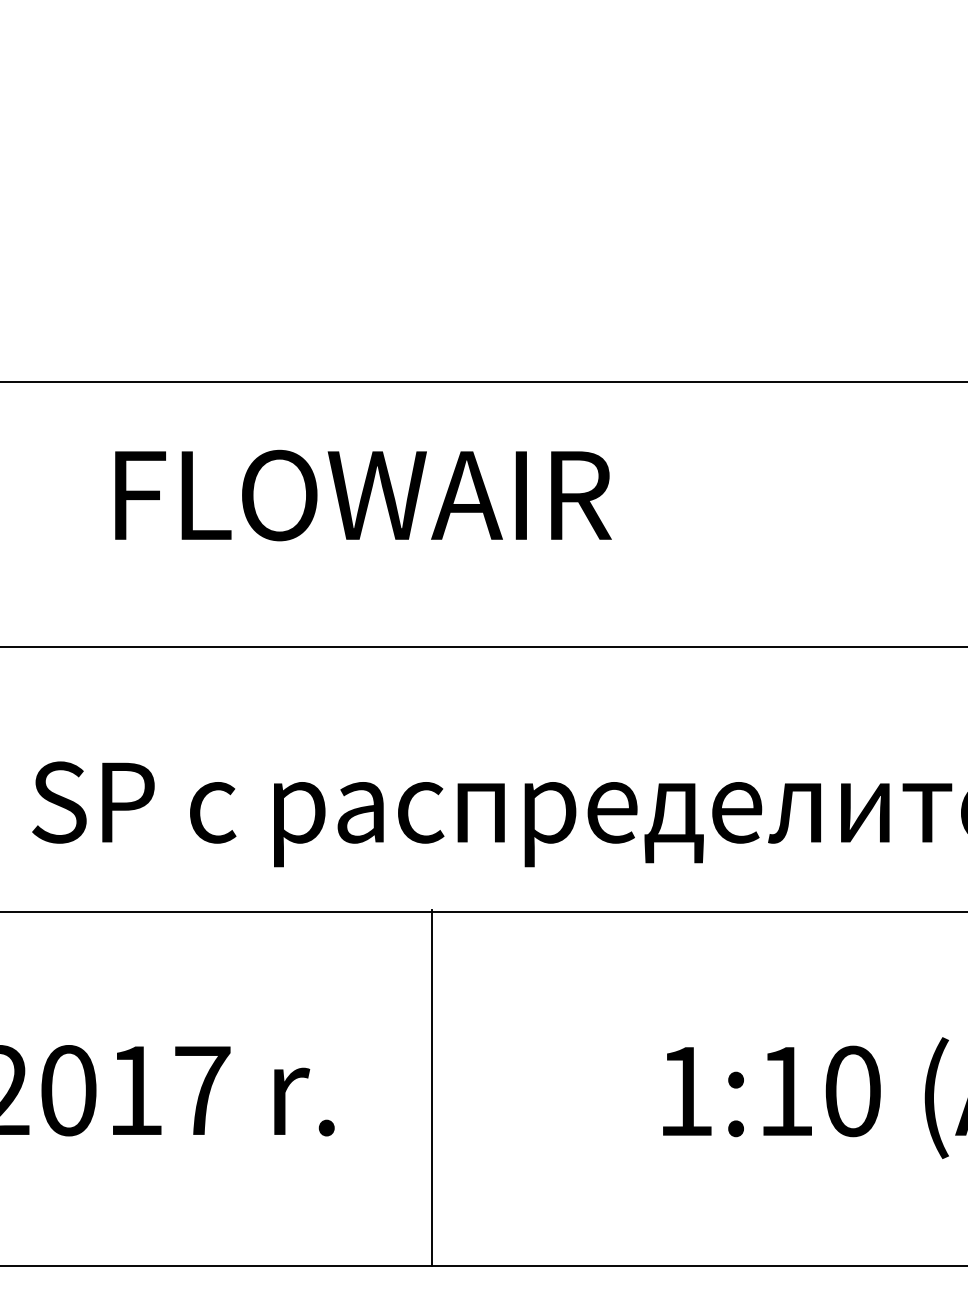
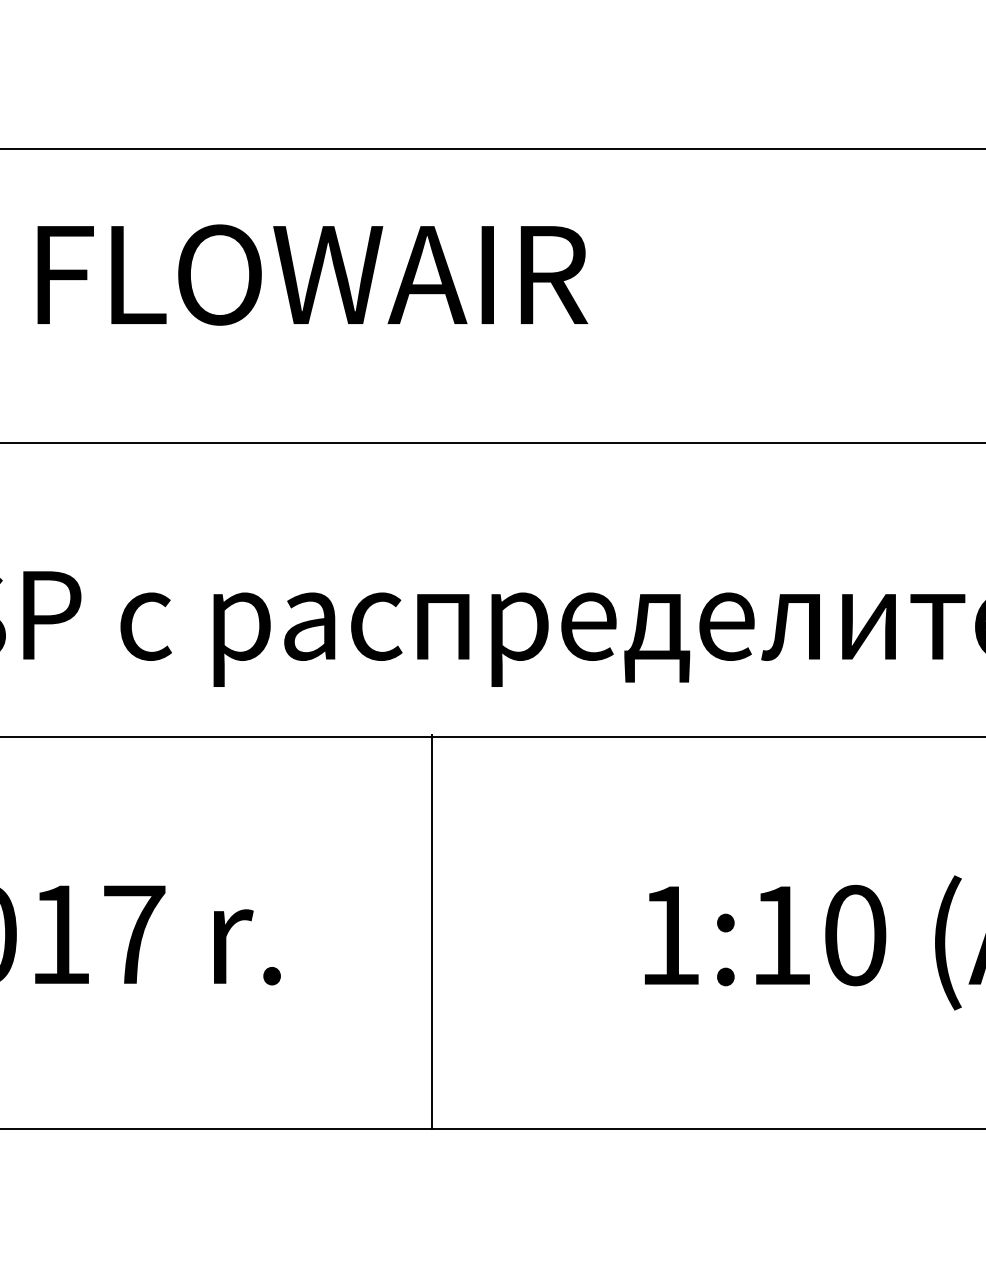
line: (431, 1087) -> (431, 931), moved

